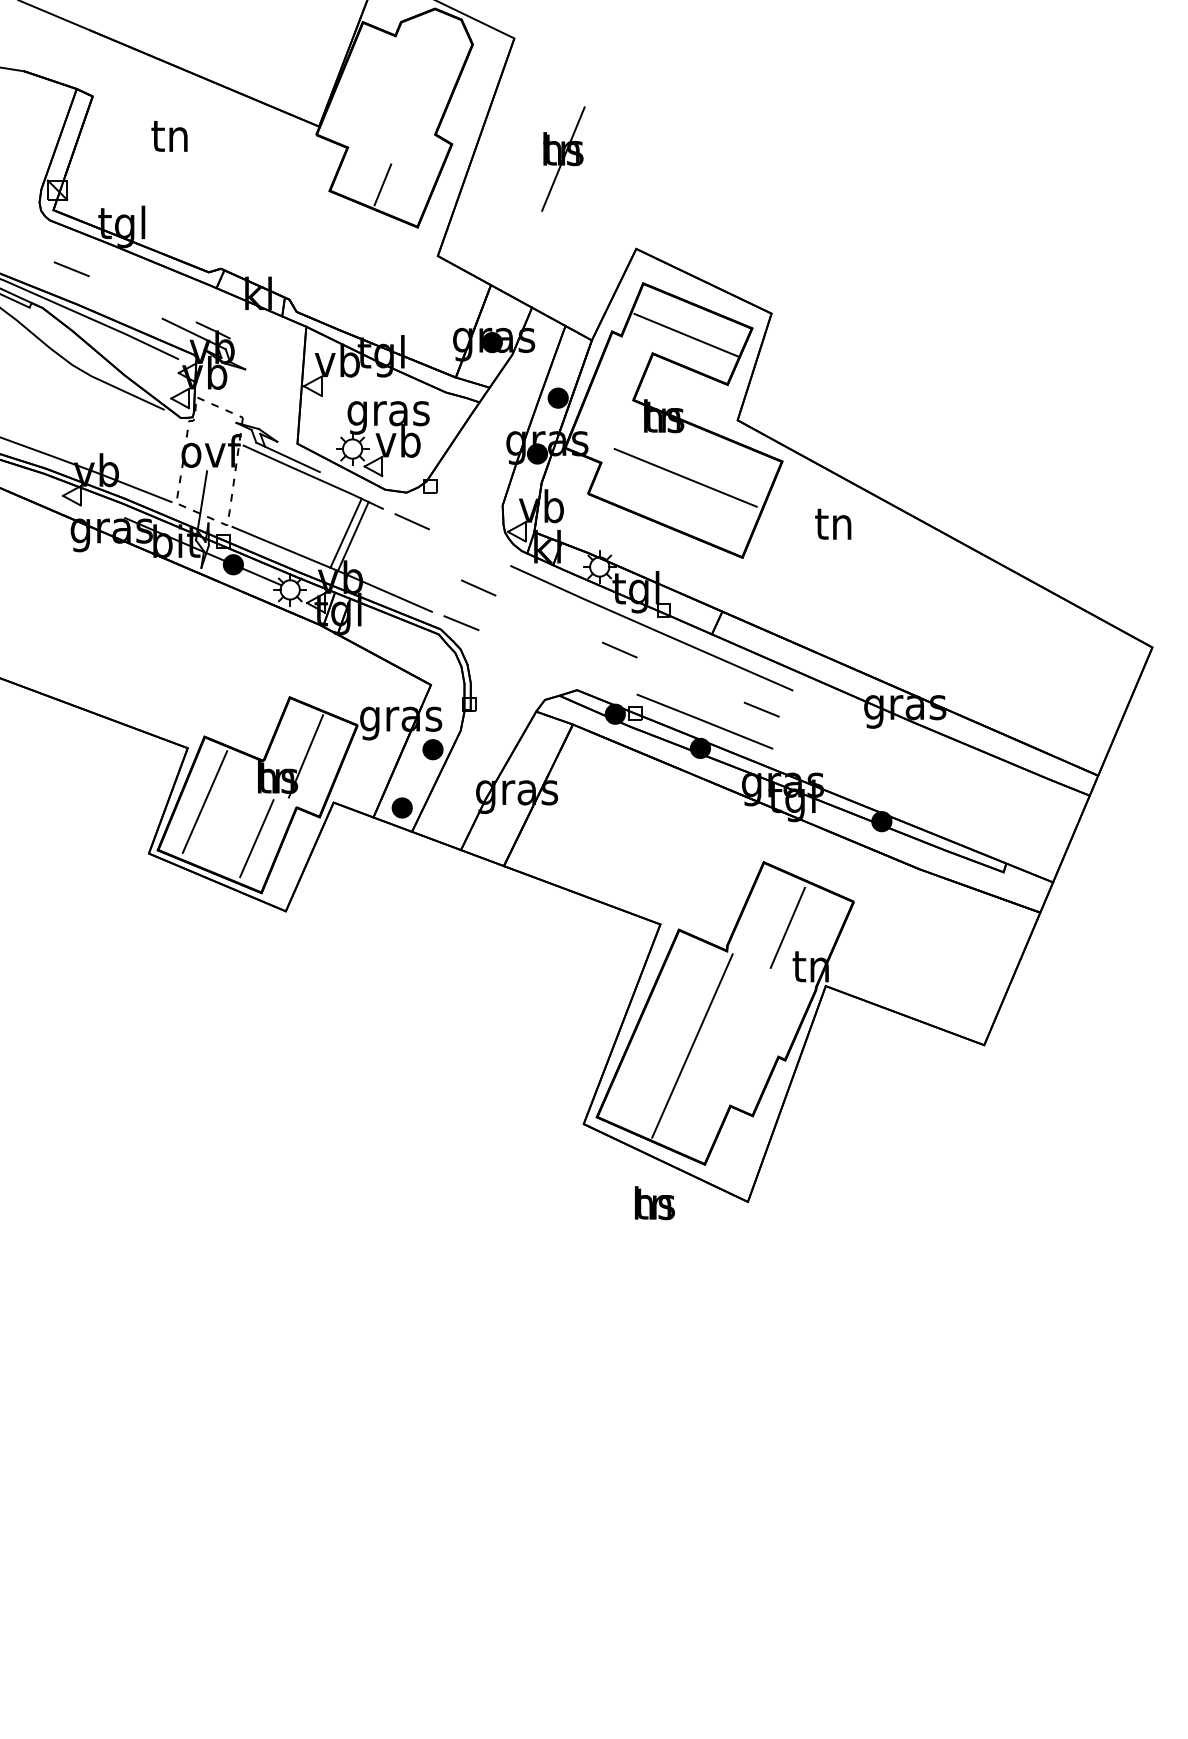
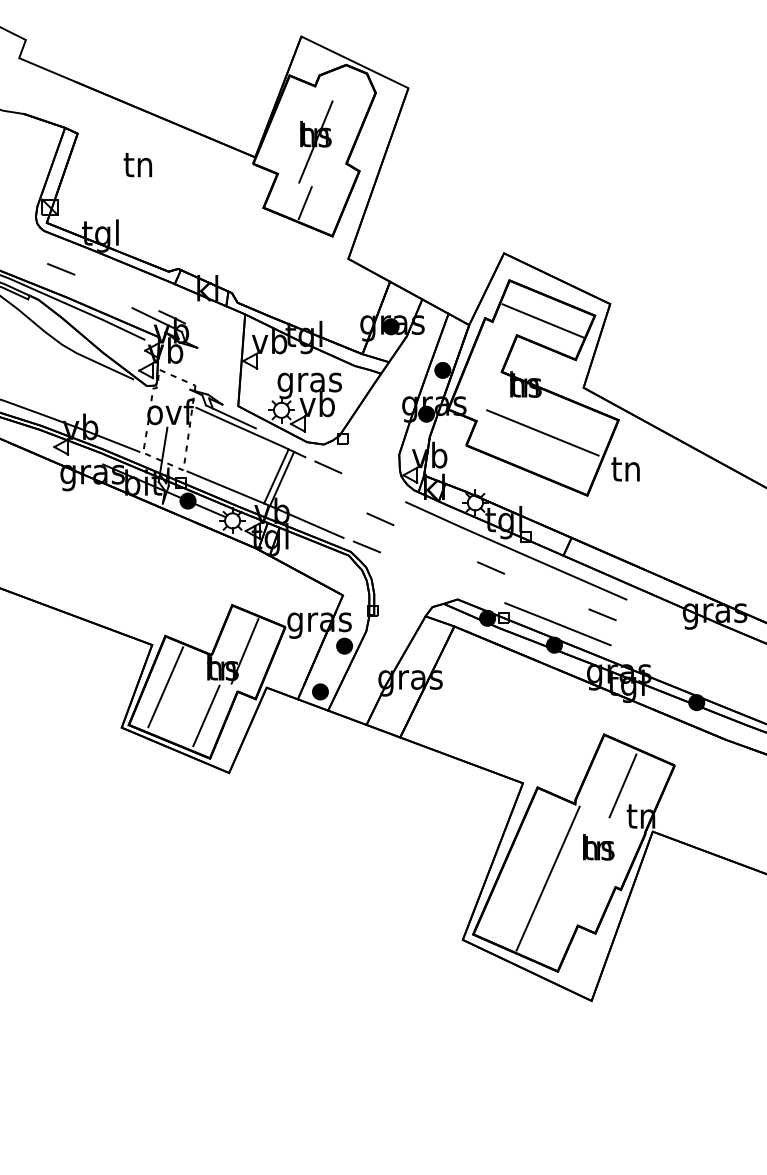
part: (563, 158) -> (315, 141), moved
text: (833, 523) -> (625, 468), moved
text: (655, 1203) -> (599, 847), moved

